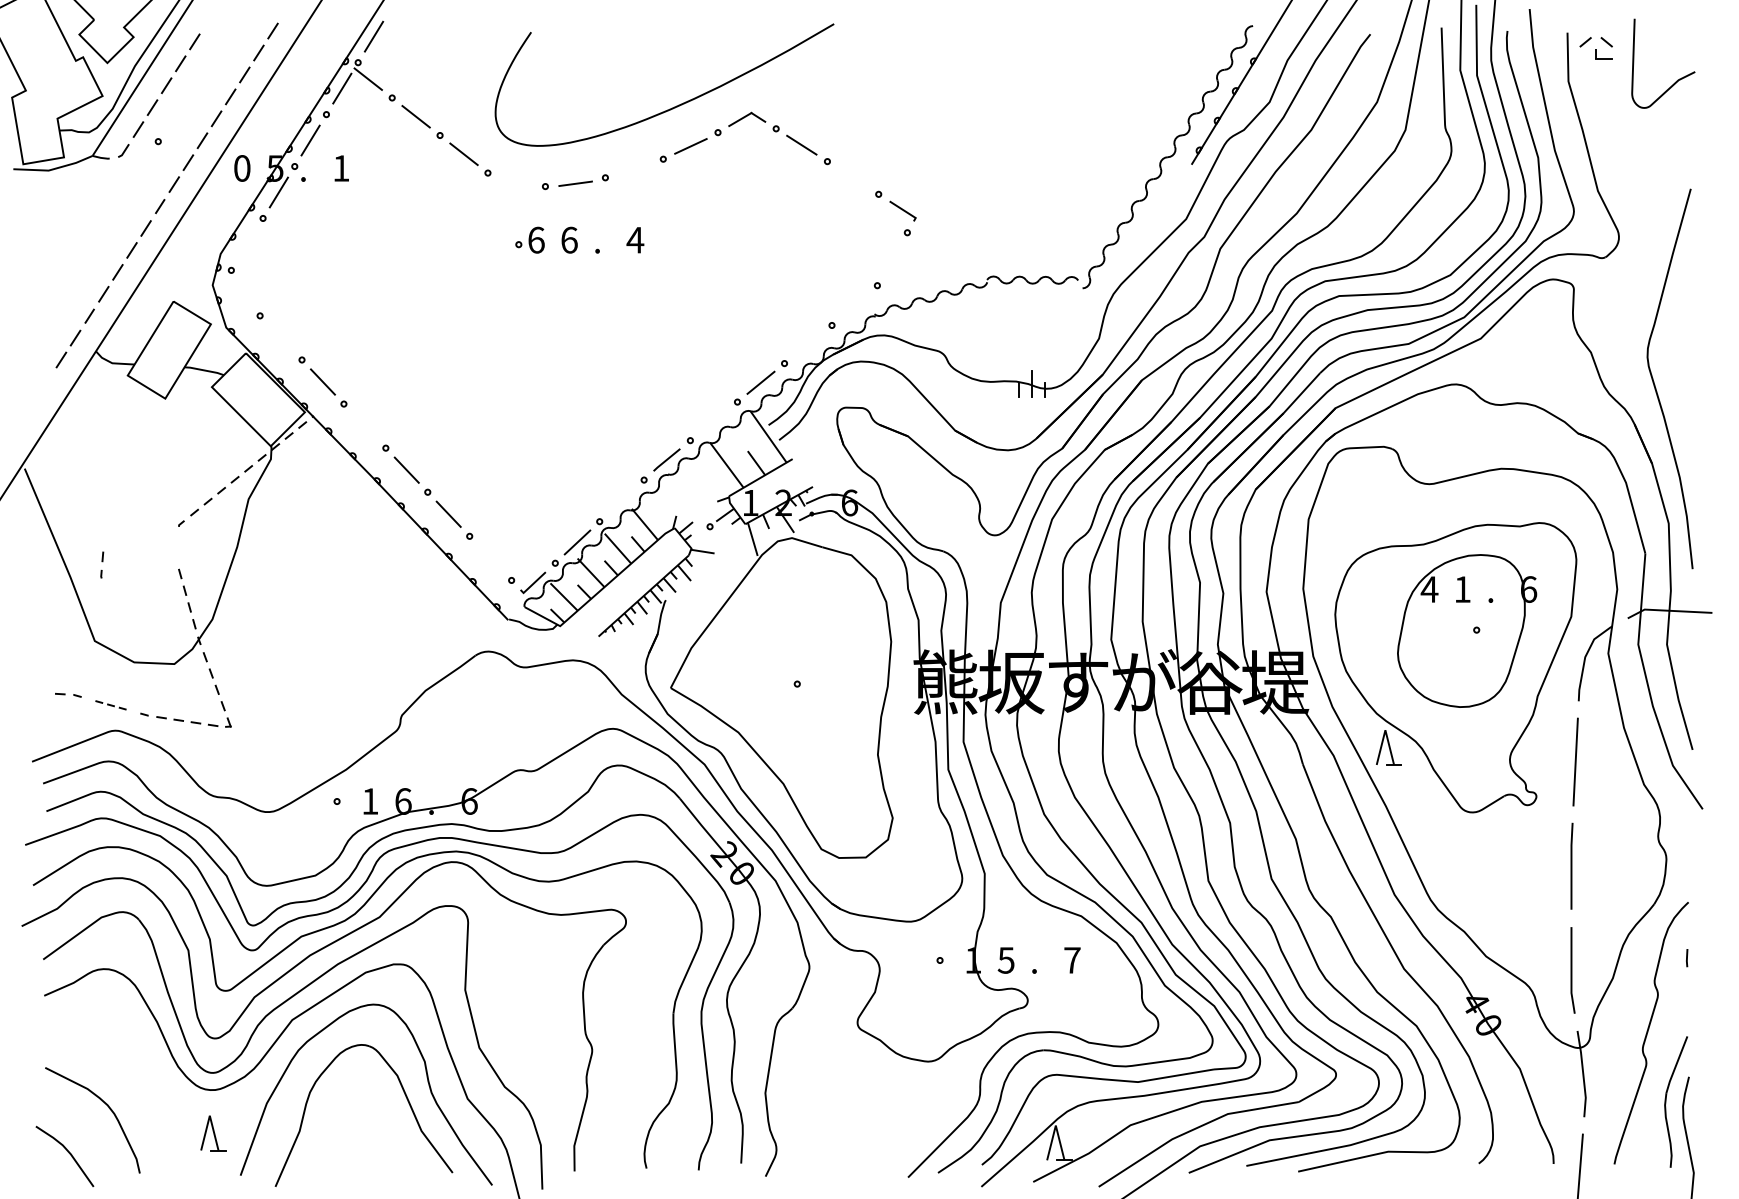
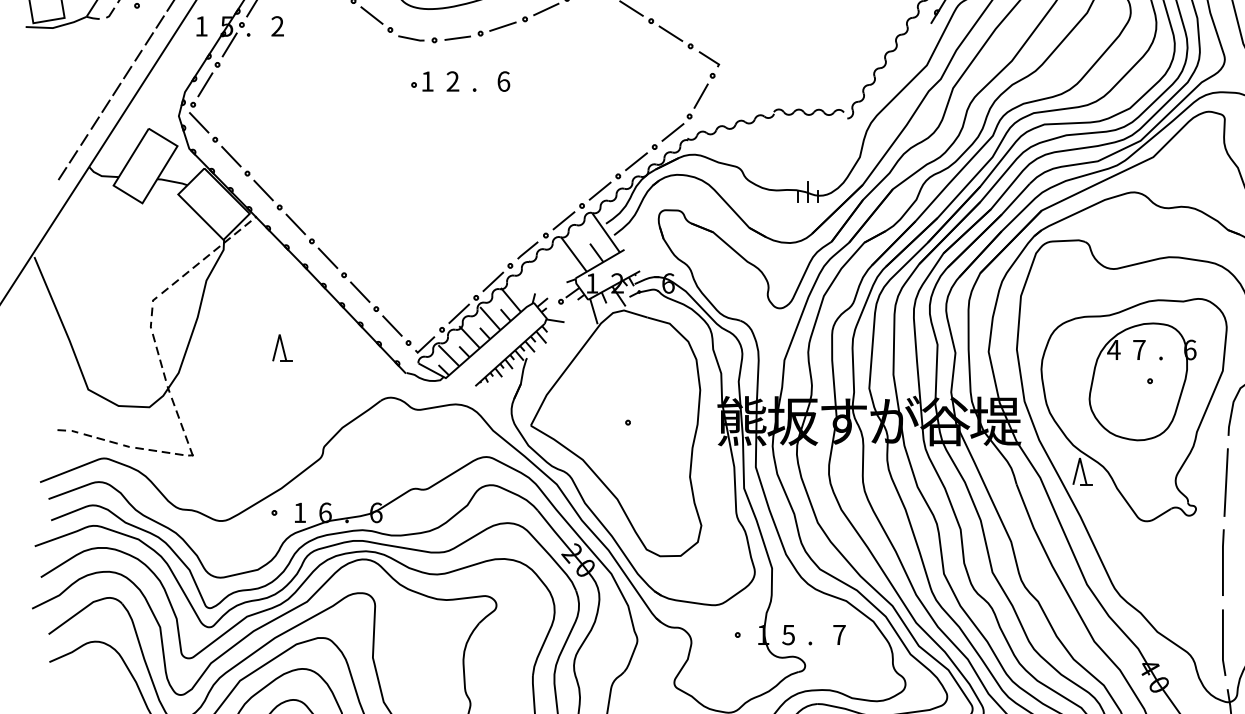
text: (242, 168) -> (201, 26), 0 -> 1
text: (341, 168) -> (277, 26), 1 -> 2
line: (633, 168) -> (502, 26), added
line: (852, 177) -> (670, 33), added
line: (515, 183) -> (411, 38), added
text: (536, 239) -> (427, 81), 6 -> 1
text: (569, 239) -> (453, 81), 6 -> 2
text: (635, 239) -> (503, 81), 4 -> 6
line: (247, 244) -> (205, 84), added
line: (891, 259) -> (700, 96), added
line: (239, 293) -> (199, 122), added
line: (855, 306) -> (672, 132), added
line: (281, 337) -> (231, 156), added
line: (807, 344) -> (635, 161), added
line: (713, 421) -> (563, 220), added
line: (364, 425) -> (295, 223), added
line: (621, 500) -> (492, 281), added
line: (490, 558) -> (392, 326), added
part: (102, 564) -> (151, 317), moved
part: (347, 586) -> (282, 347), added
text: (1462, 589) -> (1139, 349), 1 -> 7
part: (110, 705) -> (100, 439), size x1.43

